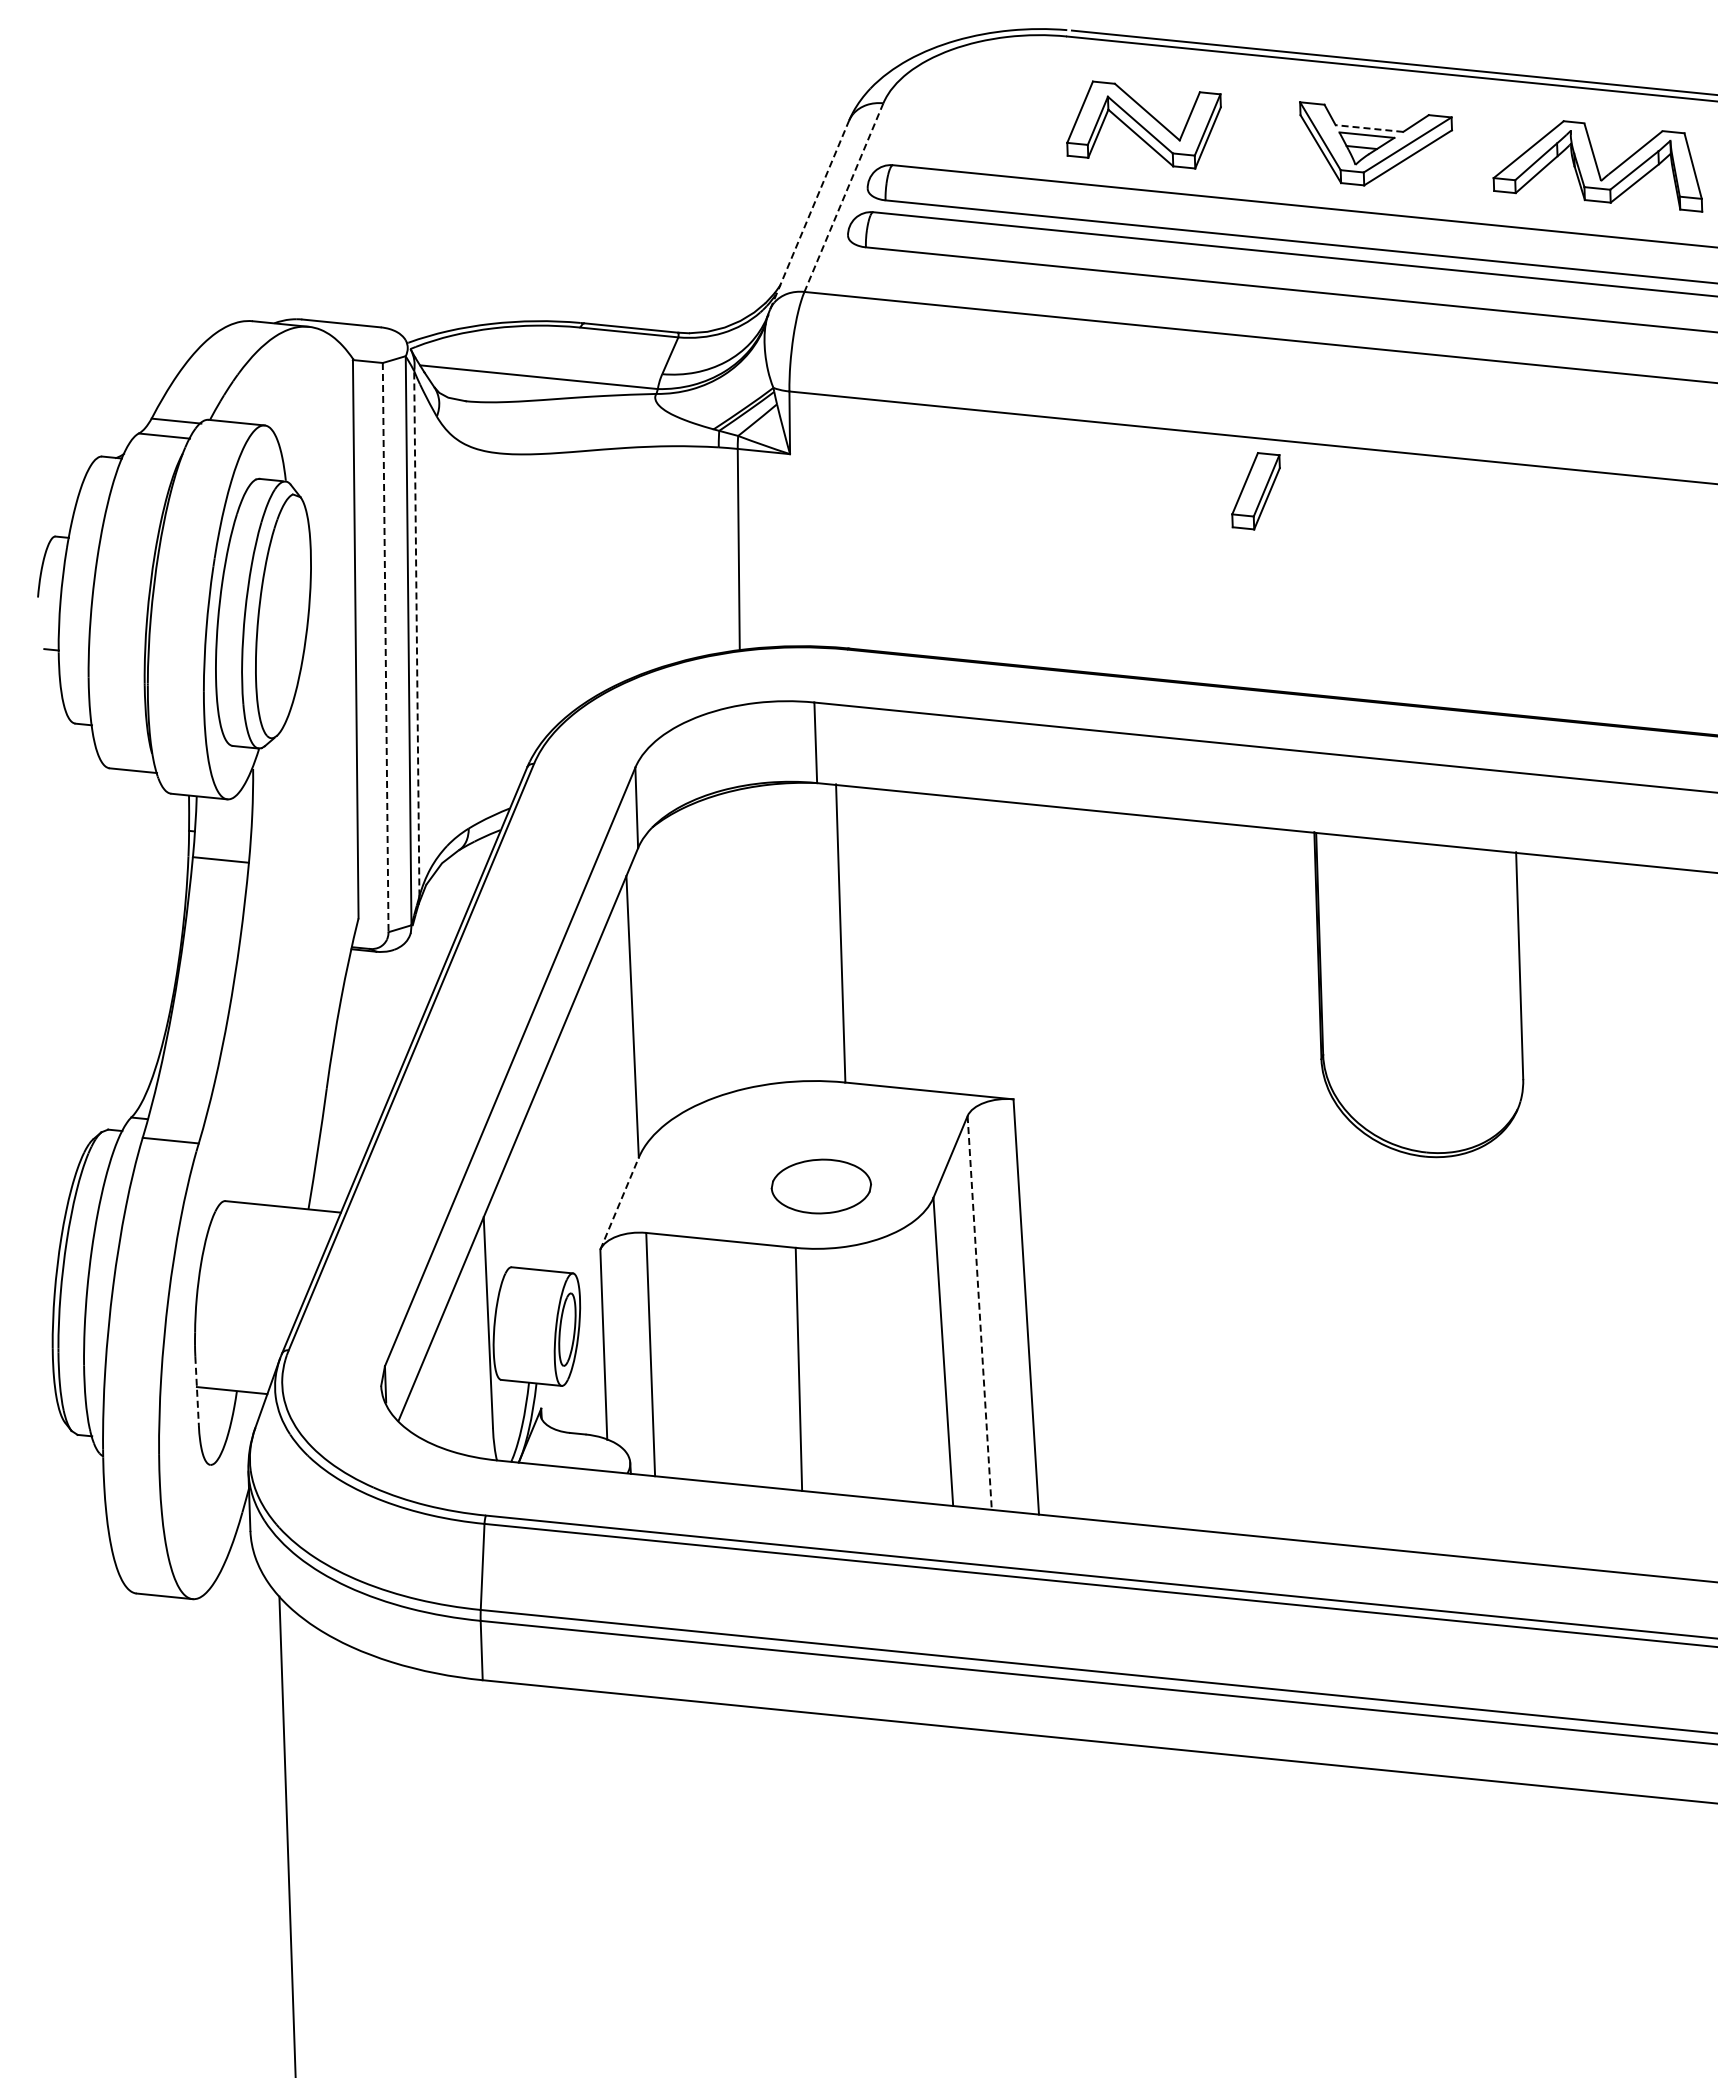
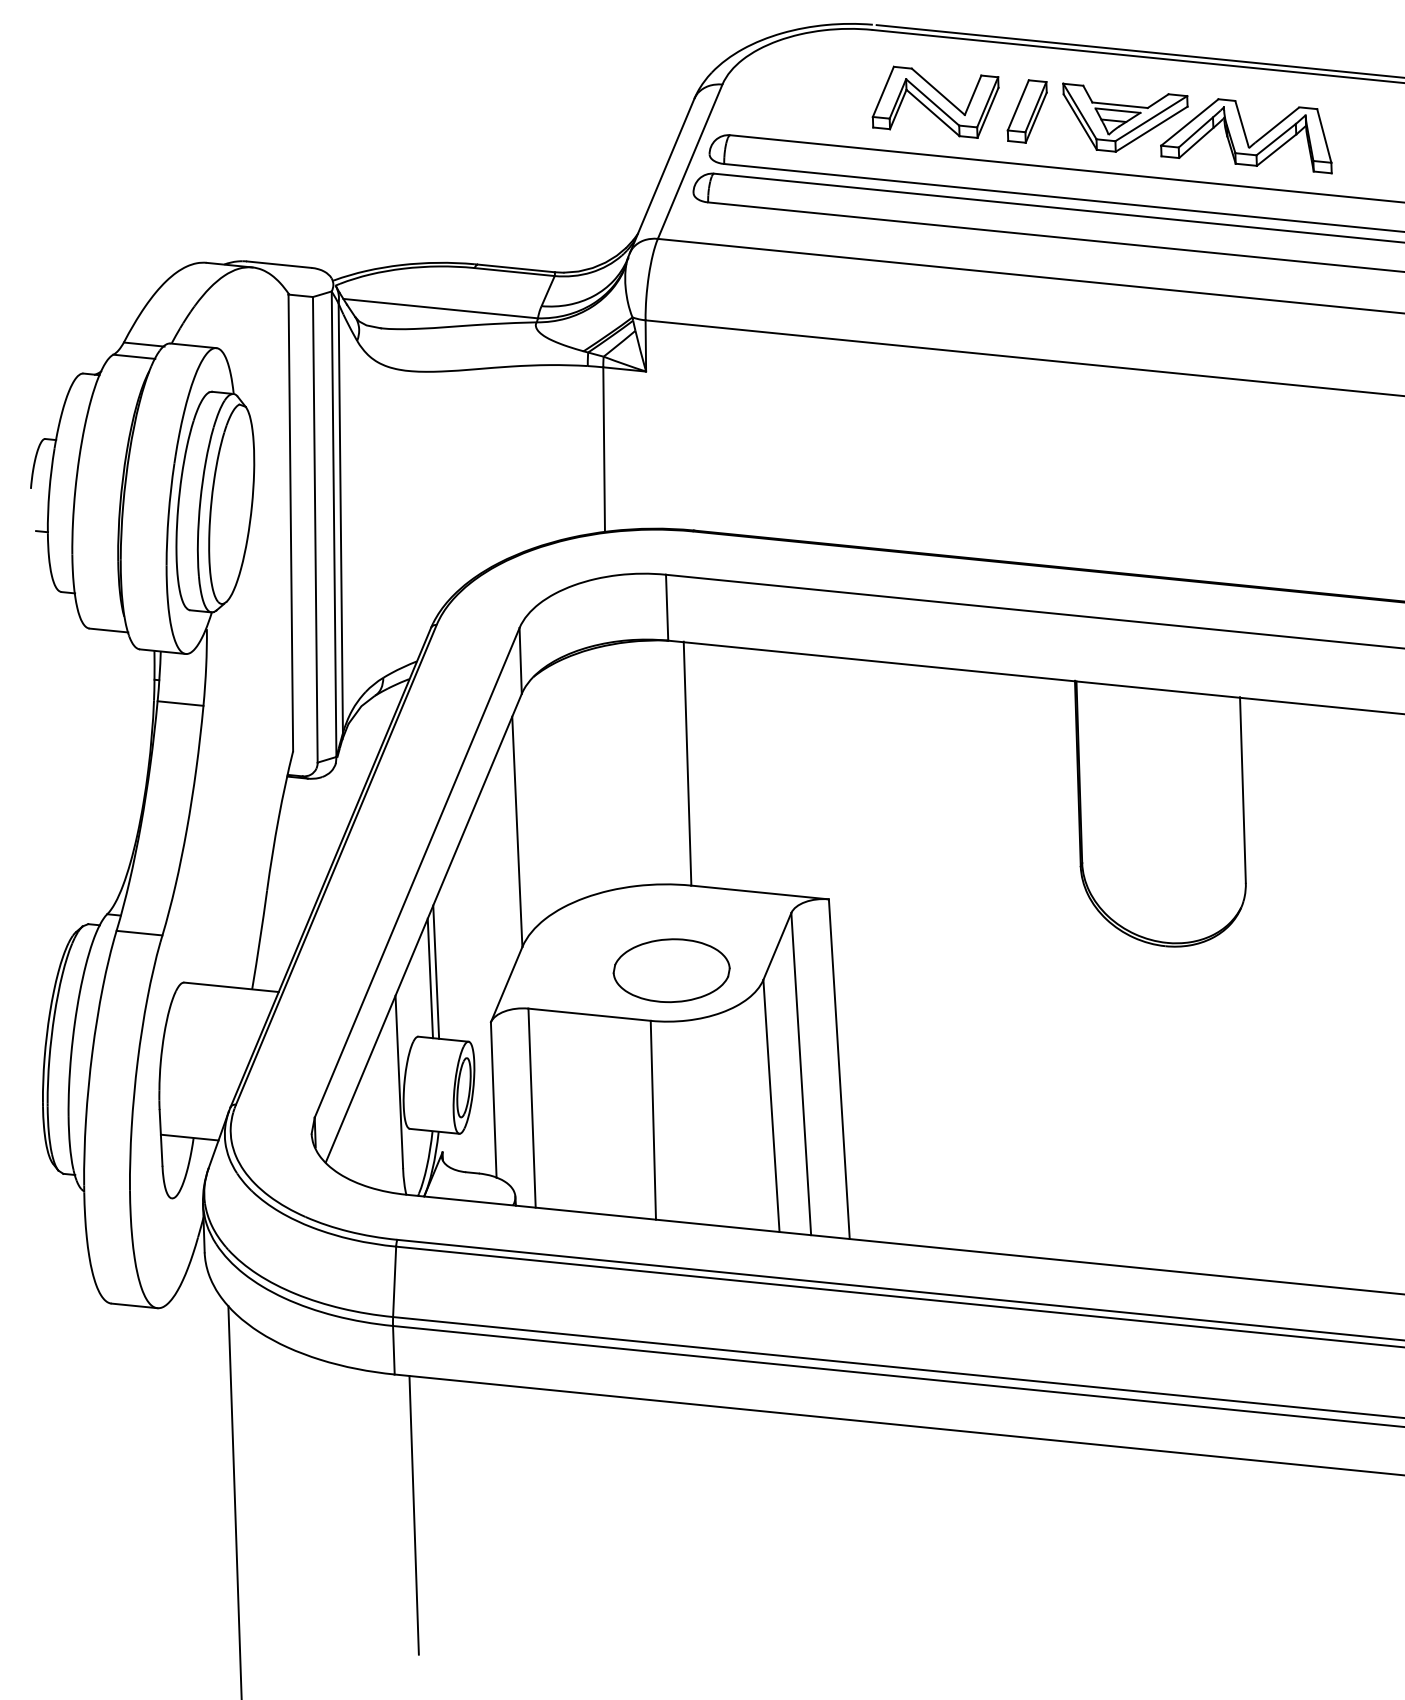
line: (1369, 128) -> (1120, 105), dashed -> solid
part: (1597, 166) -> (1246, 136), moved
line: (843, 198) -> (689, 162), dashed -> solid
line: (809, 214) -> (662, 175), dashed -> solid
part: (1255, 491) -> (1026, 111), moved
line: (416, 633) -> (340, 518), dashed -> solid
line: (385, 647) -> (315, 529), dashed -> solid
part: (821, 1186) -> (671, 970), size x1.43
line: (533, 1187) -> (436, 971), added
line: (526, 1195) -> (430, 978), added
line: (619, 1203) -> (506, 984), dashed -> solid
line: (979, 1313) -> (801, 1074), dashed -> solid
line: (197, 1391) -> (161, 1138), dashed -> solid
line: (506, 1852) -> (414, 1515), added

